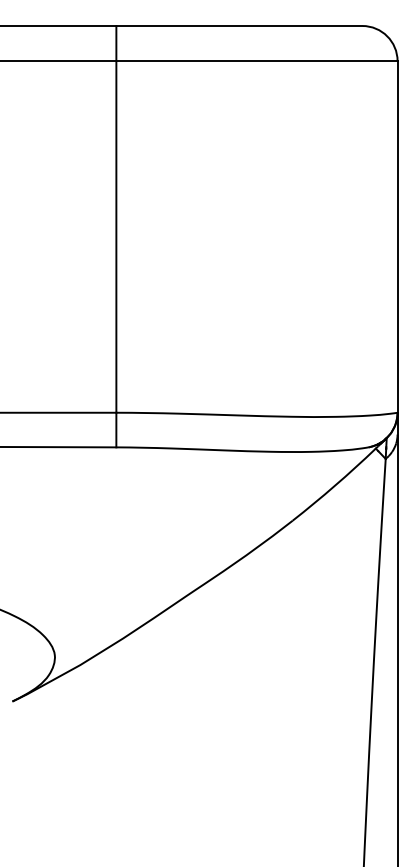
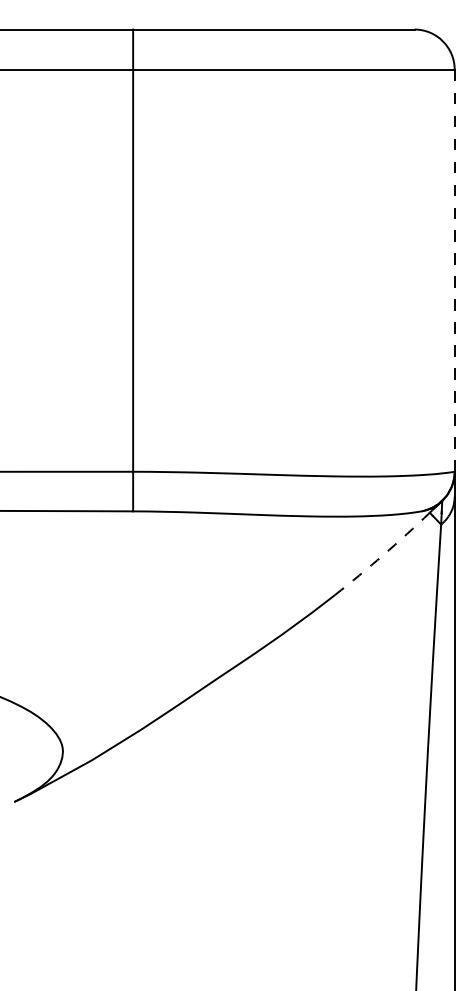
line: (397, 236) -> (454, 270), solid -> dashed
arc: (335, 485) -> (383, 554), solid -> dashed

